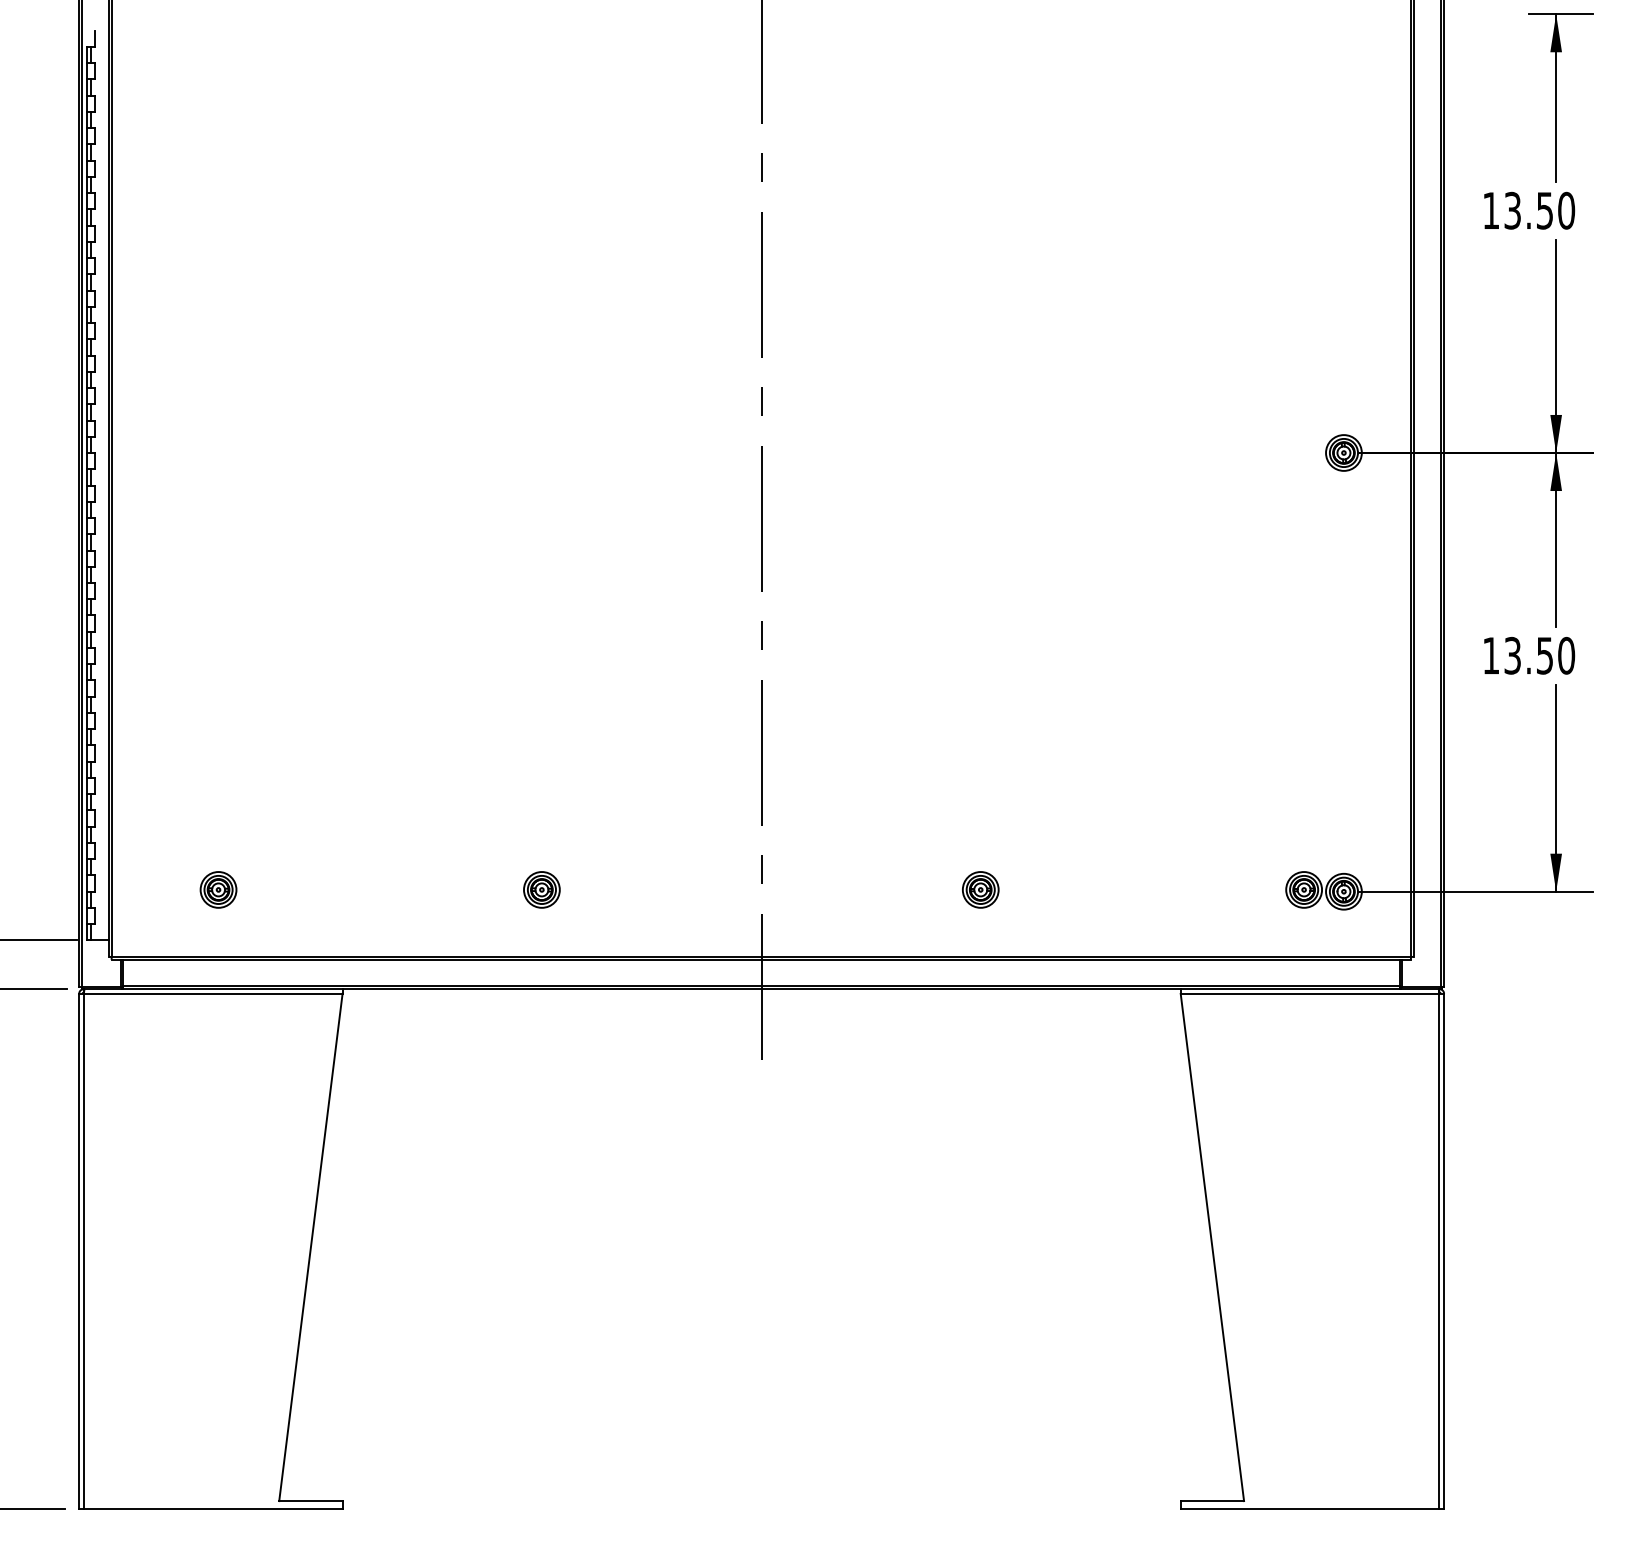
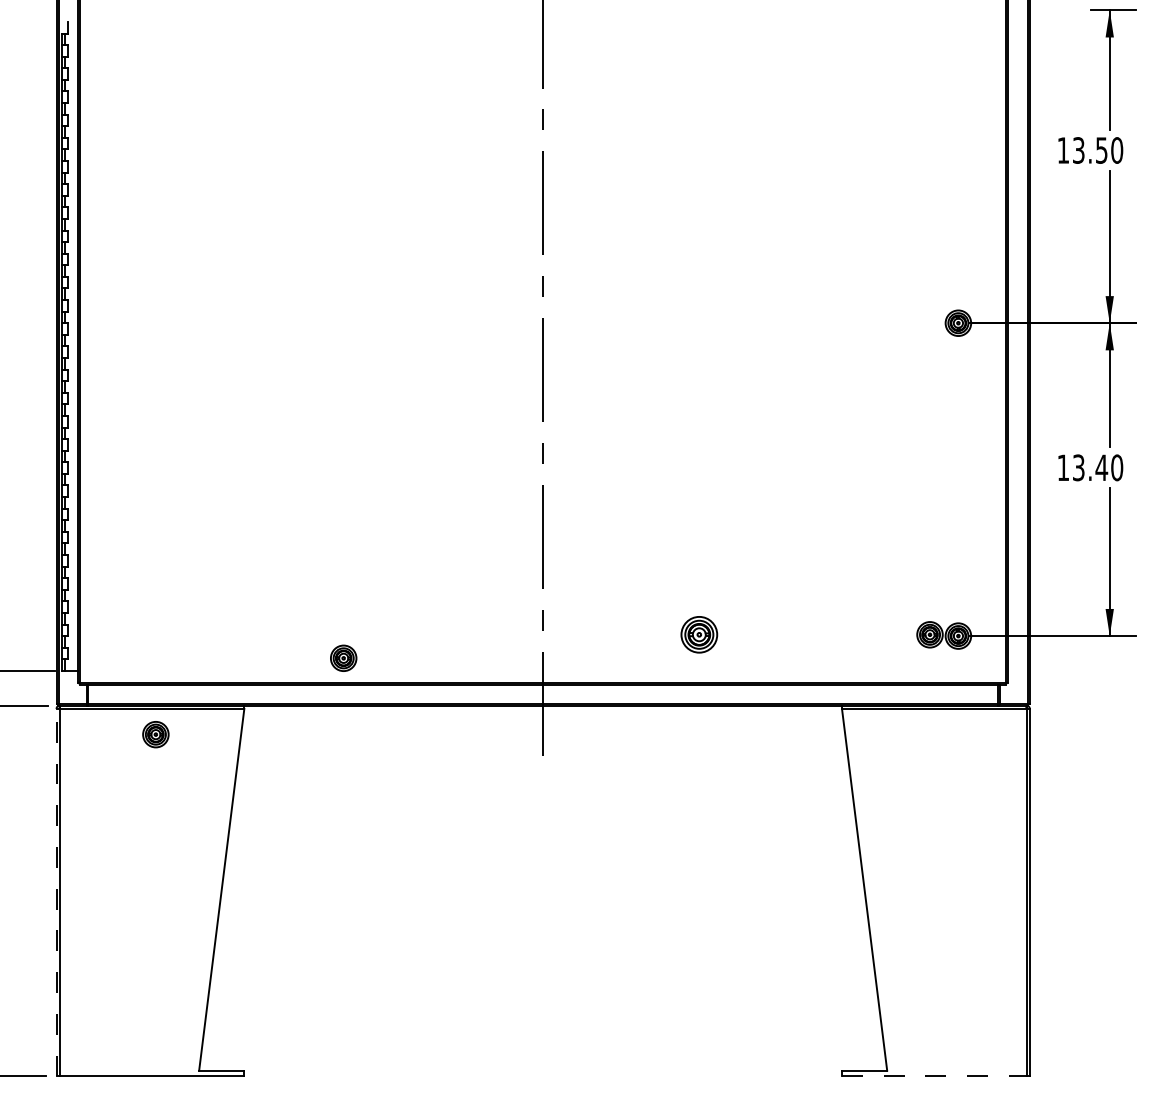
text: (1544, 655) -> (1101, 467), 13.50 -> 13.40
part: (218, 889) -> (155, 734), moved
part: (541, 889) -> (343, 658), moved
part: (980, 889) -> (699, 634), size x1.4
line: (79, 1251) -> (56, 892), solid -> dashed
line: (1310, 1509) -> (934, 1076), solid -> dashed

